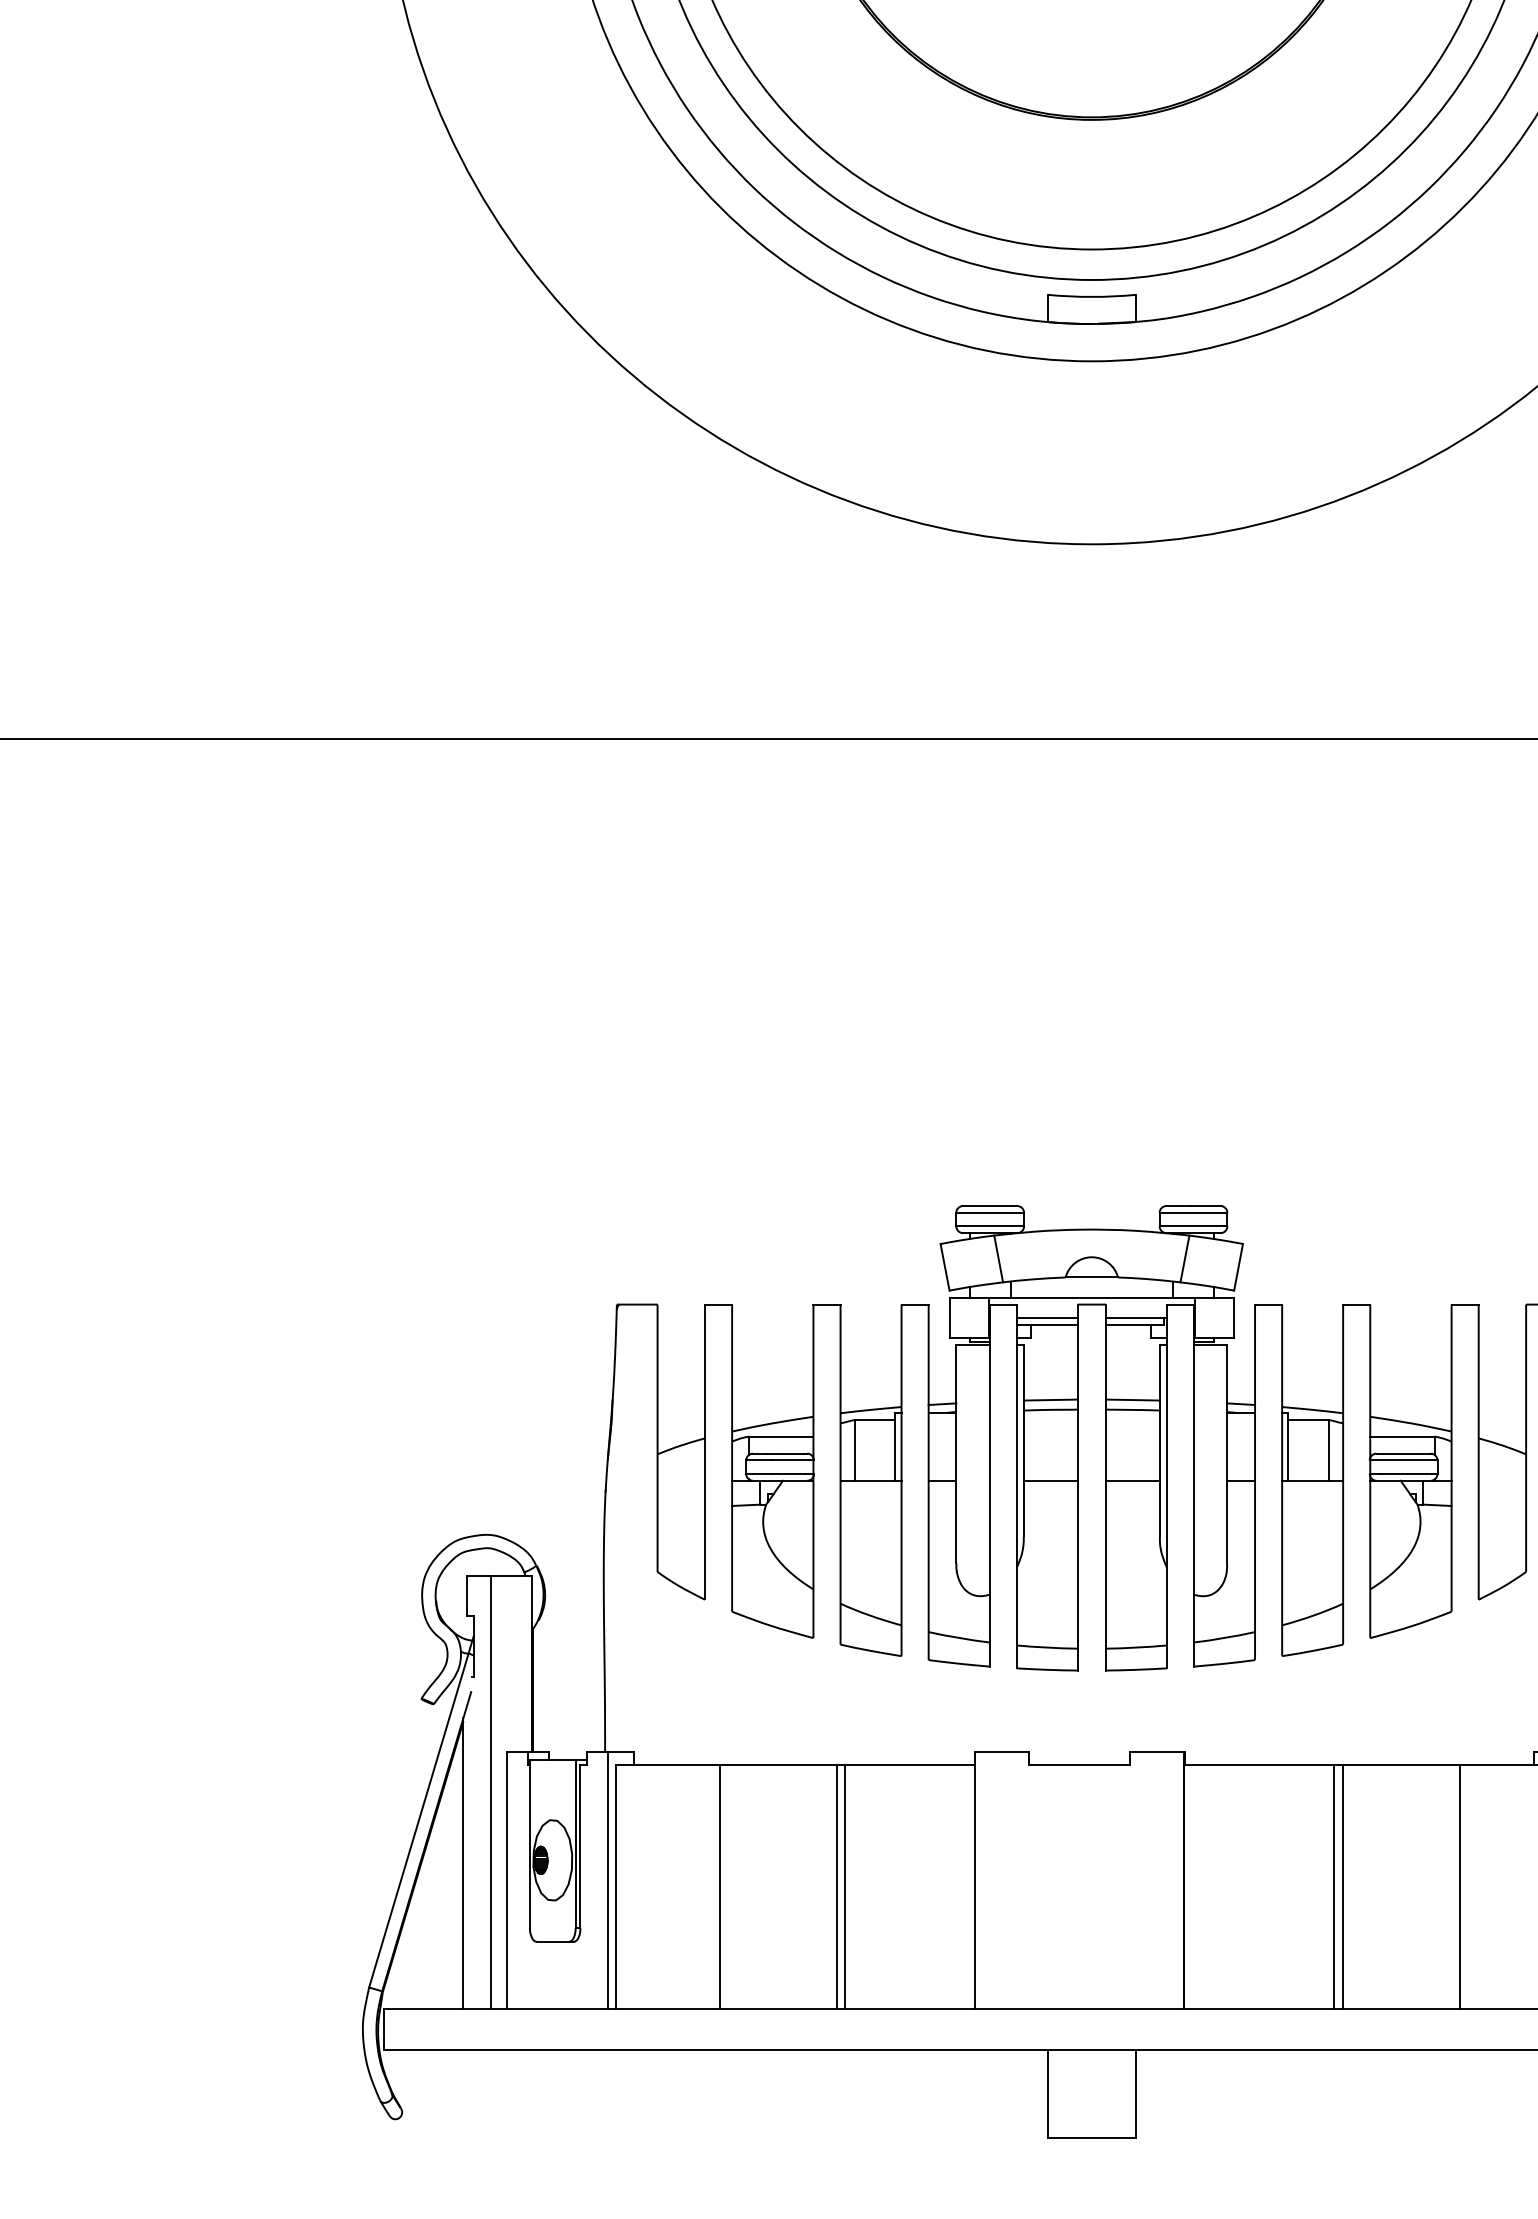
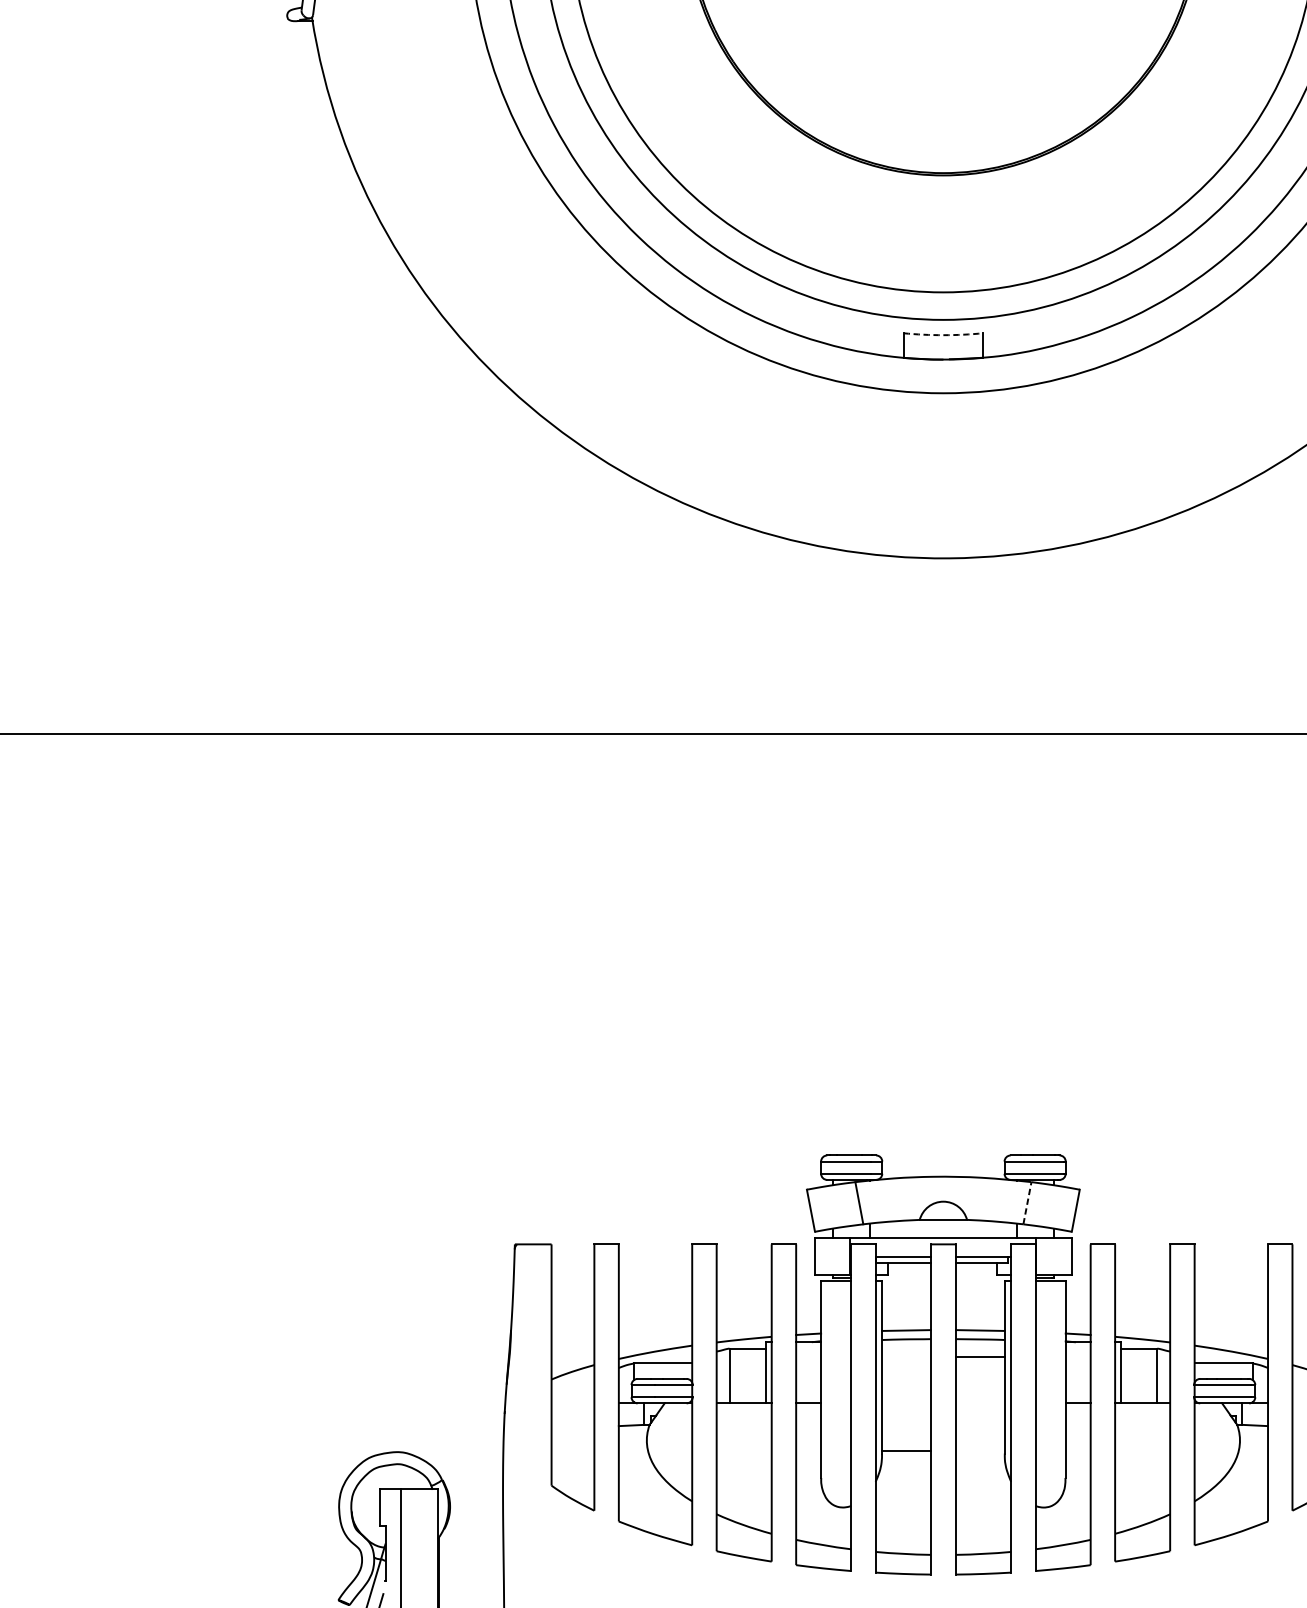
arc: (1091, 296) -> (943, 334), solid -> dashed
line: (1184, 1258) -> (1027, 1202), solid -> dashed
line: (1050, 1480) -> (906, 1450), moved
line: (1132, 1480) -> (980, 1357), moved

